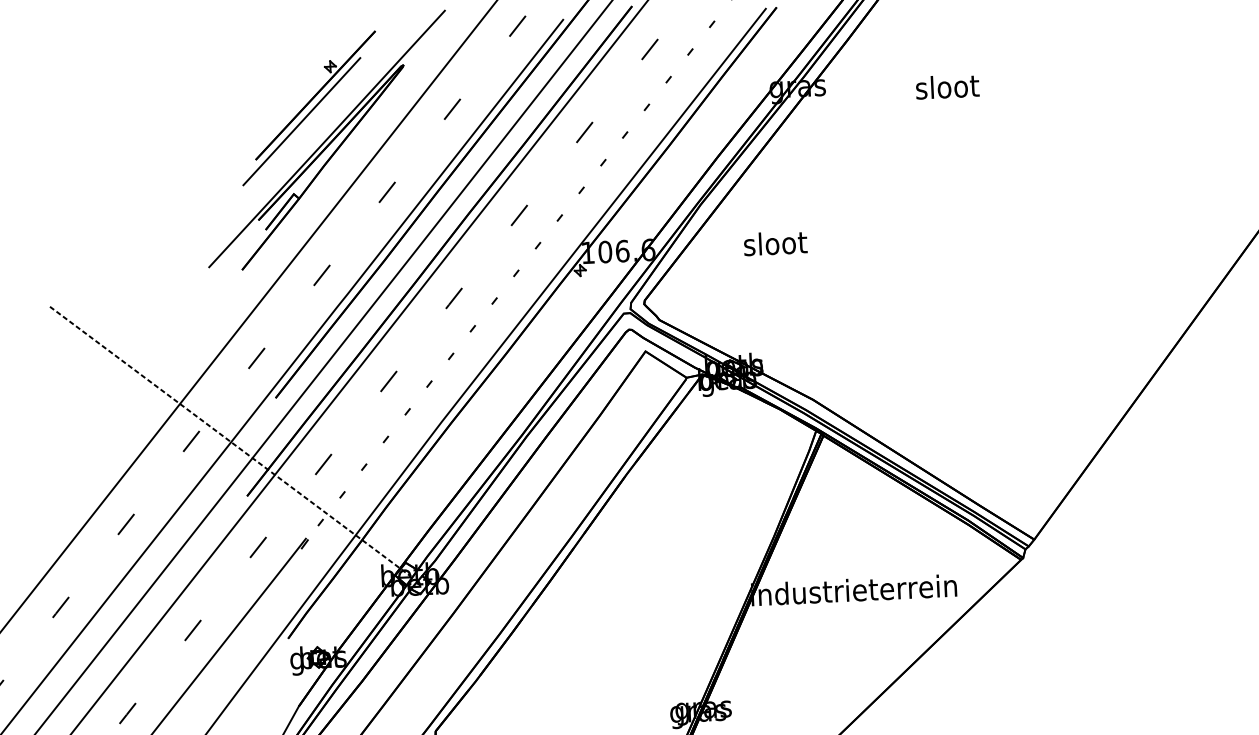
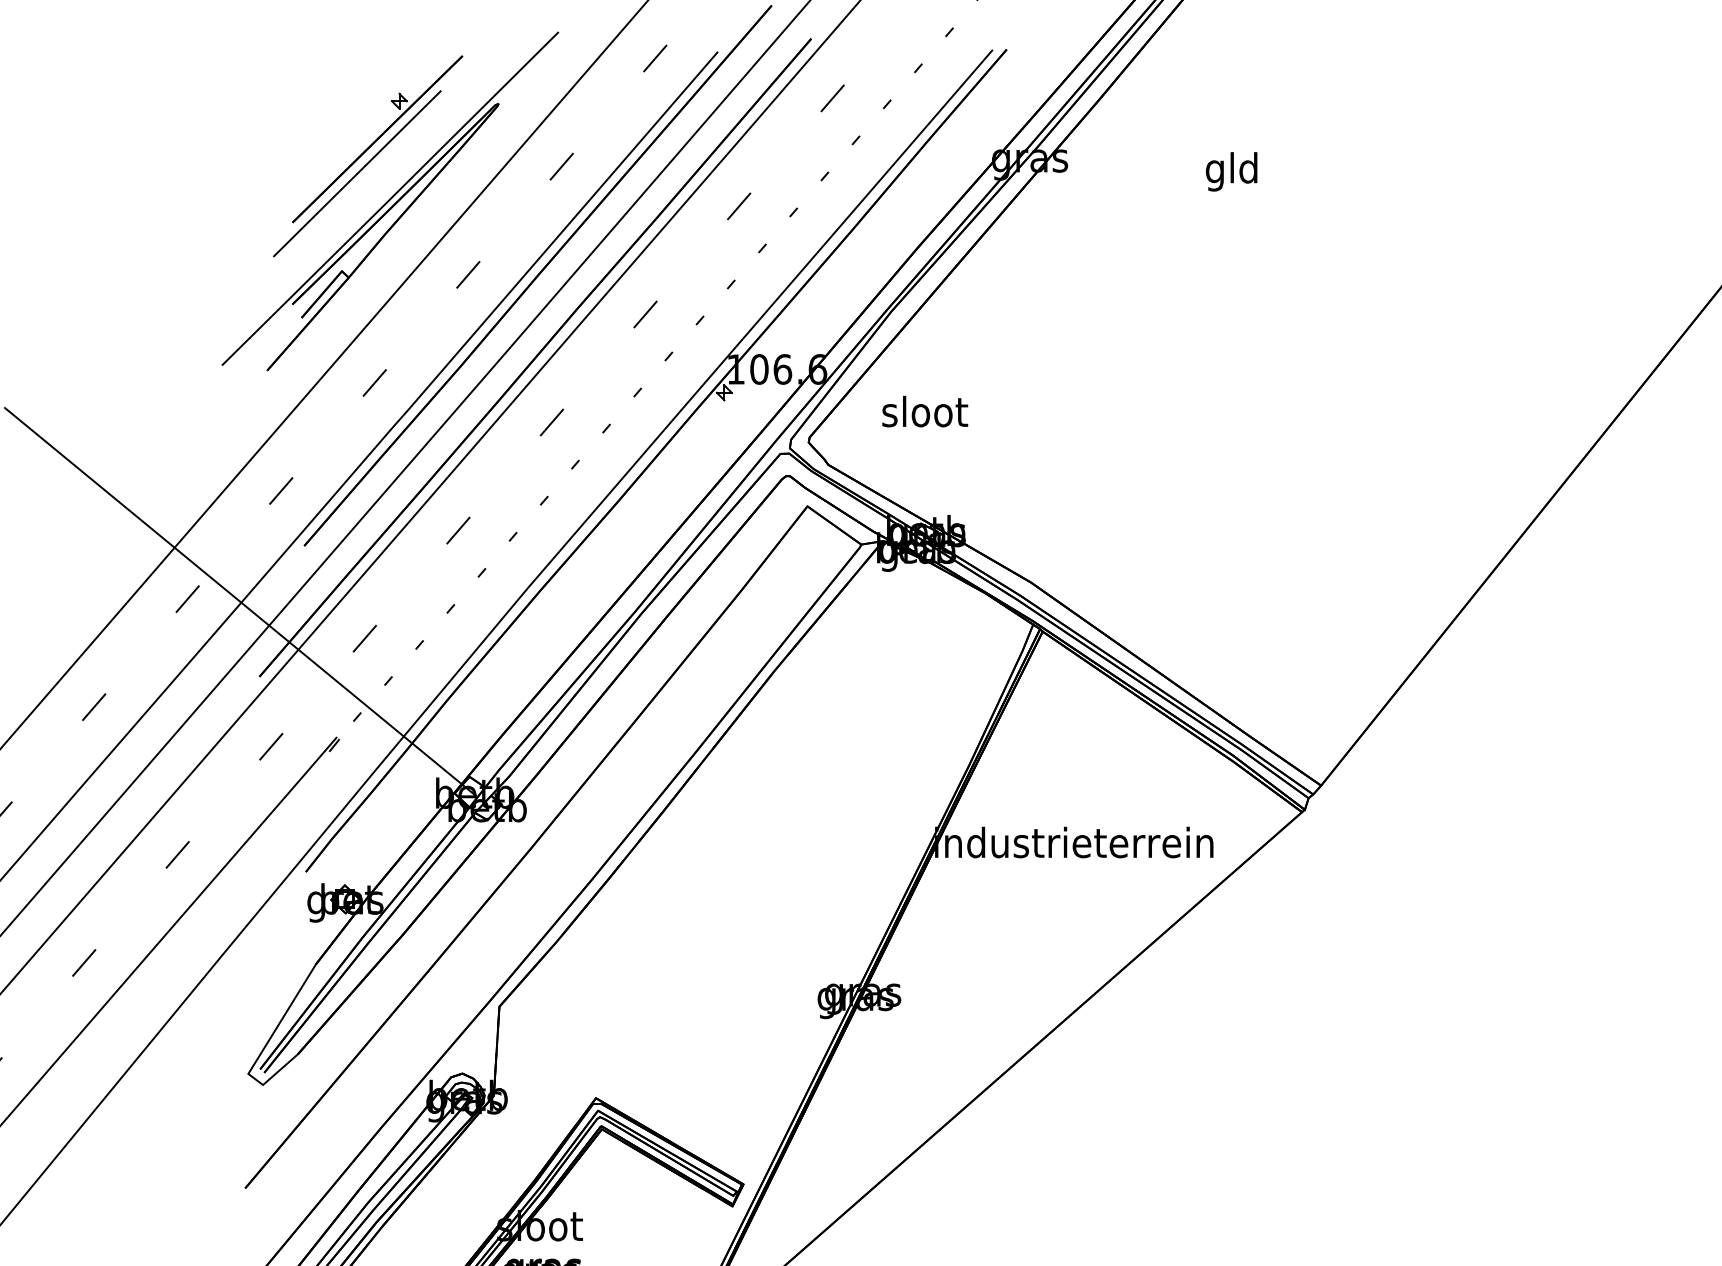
text: (947, 89) -> (1232, 171), sloot -> gld
text: (775, 243) -> (925, 411), moved
line: (230, 442) -> (240, 602), dashed -> solid

